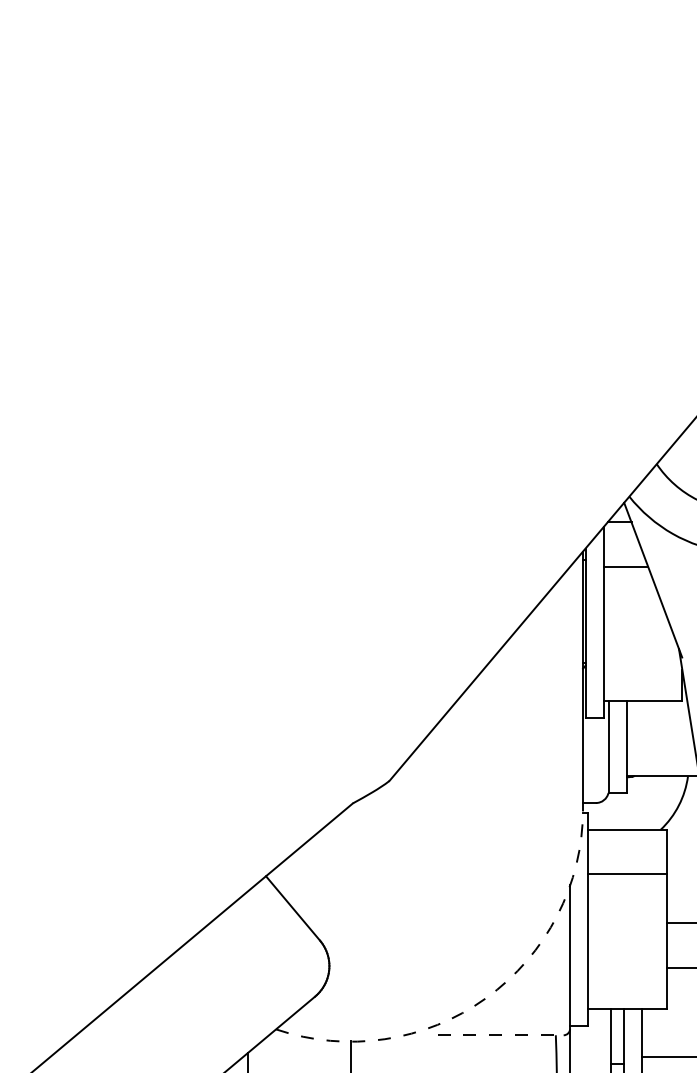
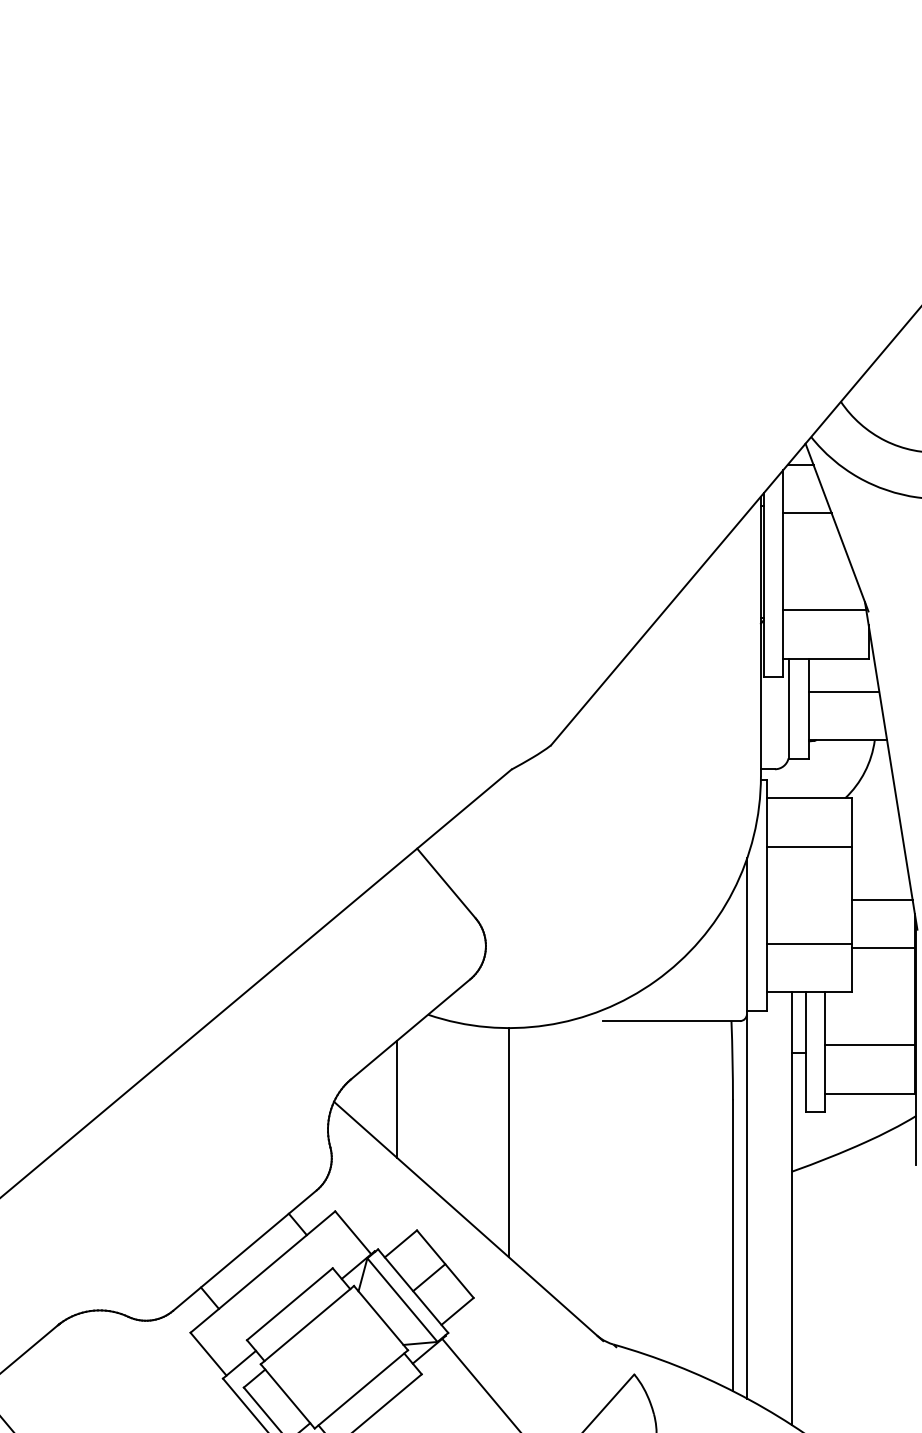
line: (641, 656) -> (824, 610), added
line: (659, 731) -> (843, 691), added
line: (626, 963) -> (808, 943), added
arc: (485, 997) -> (655, 980), dashed -> solid
line: (501, 1035) -> (672, 1021), dashed -> solid

